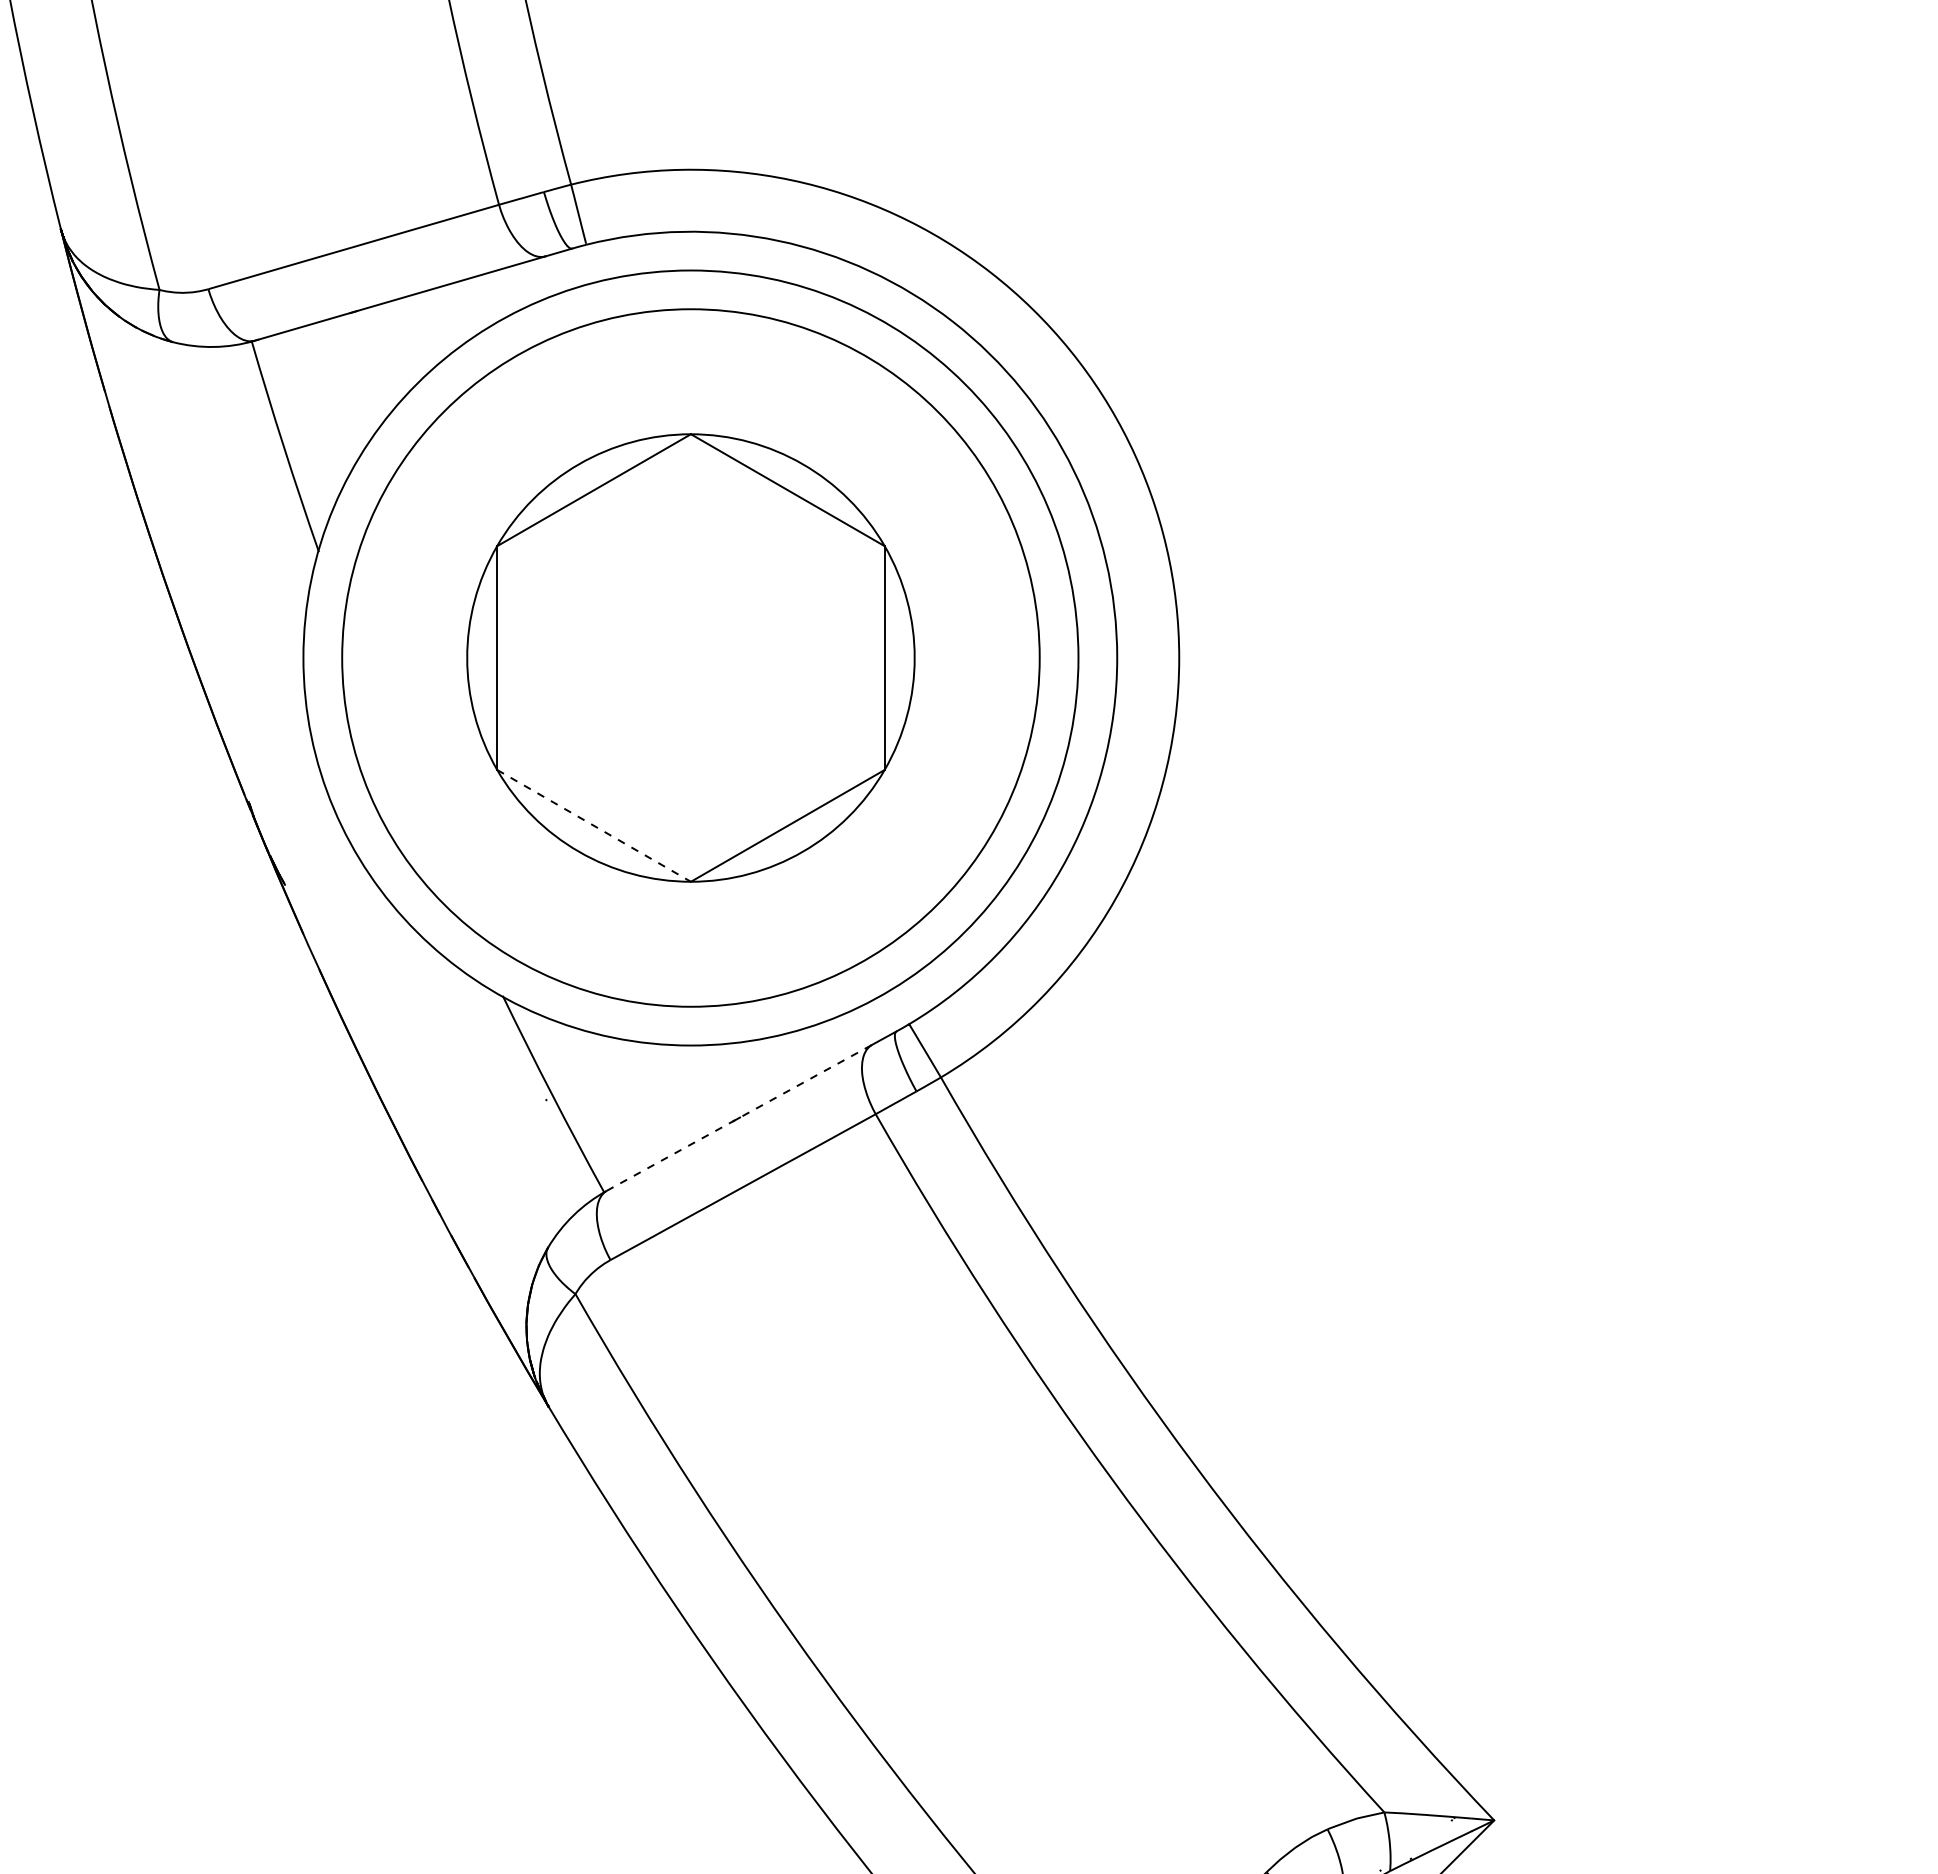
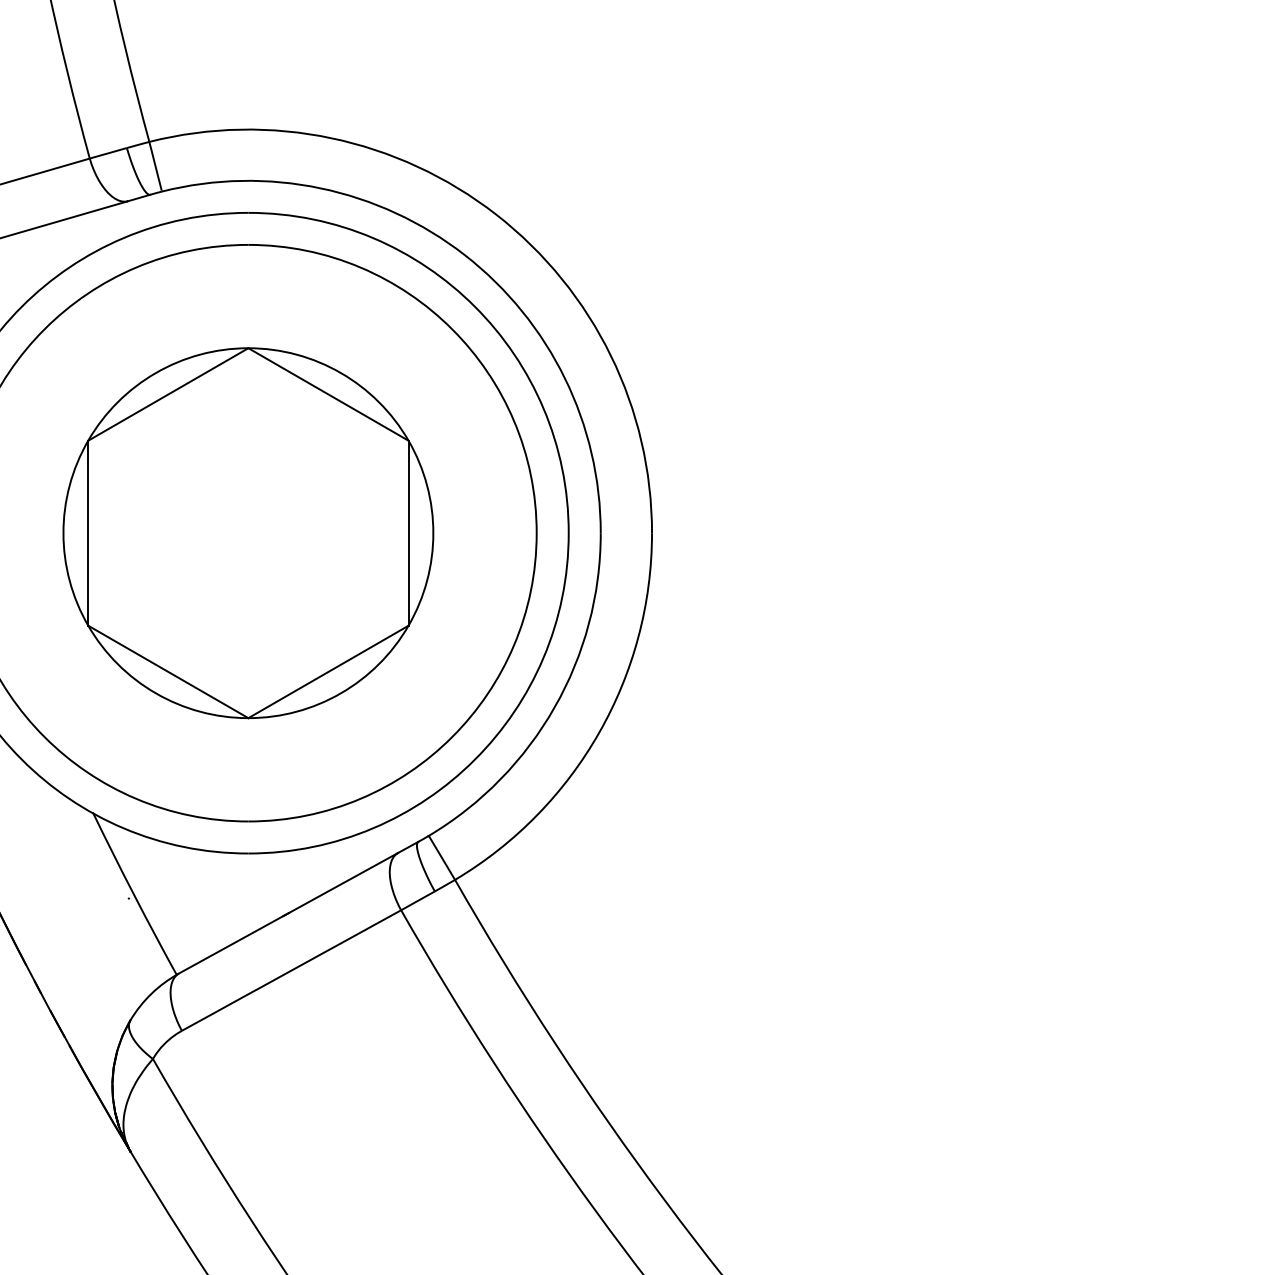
line: (594, 825) -> (168, 671), dashed -> solid
line: (739, 1117) -> (288, 912), dashed -> solid

